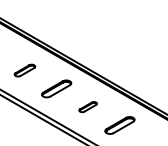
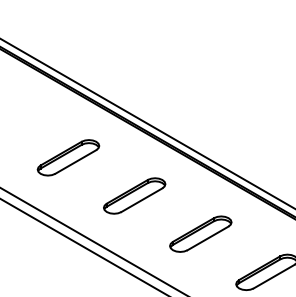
part: (24, 70) -> (67, 157), size x1.43
part: (87, 106) -> (199, 232), size x1.67

